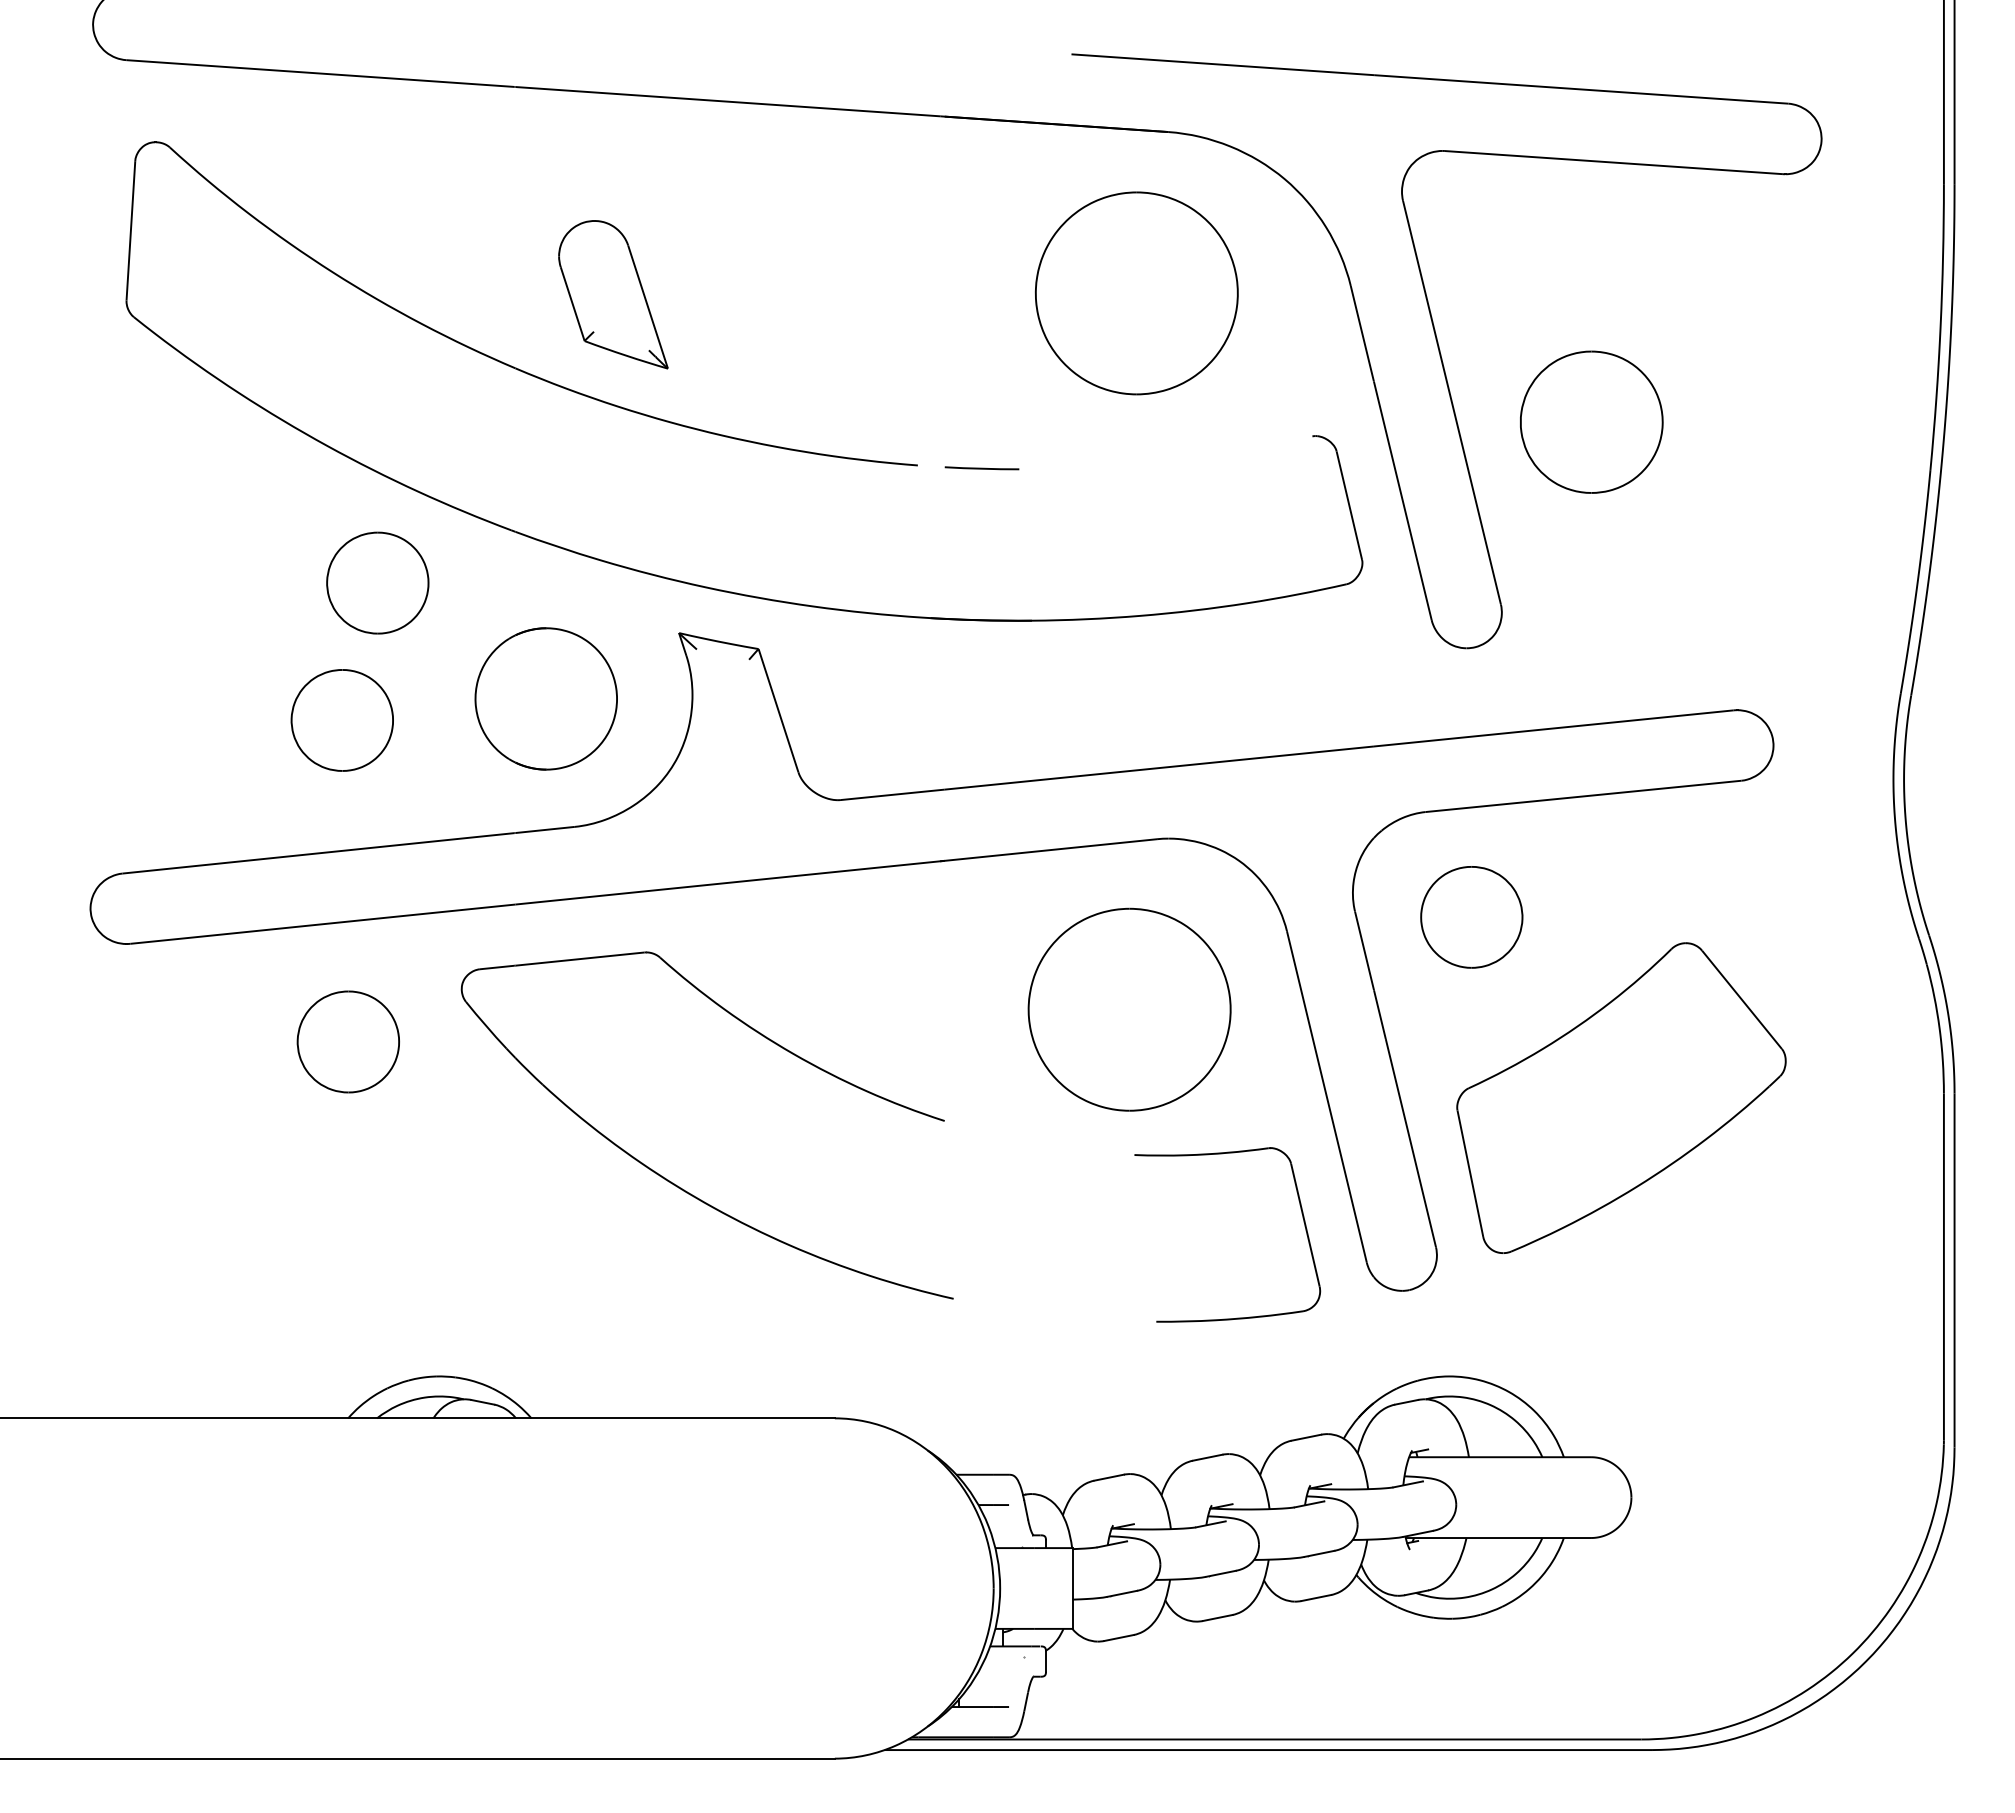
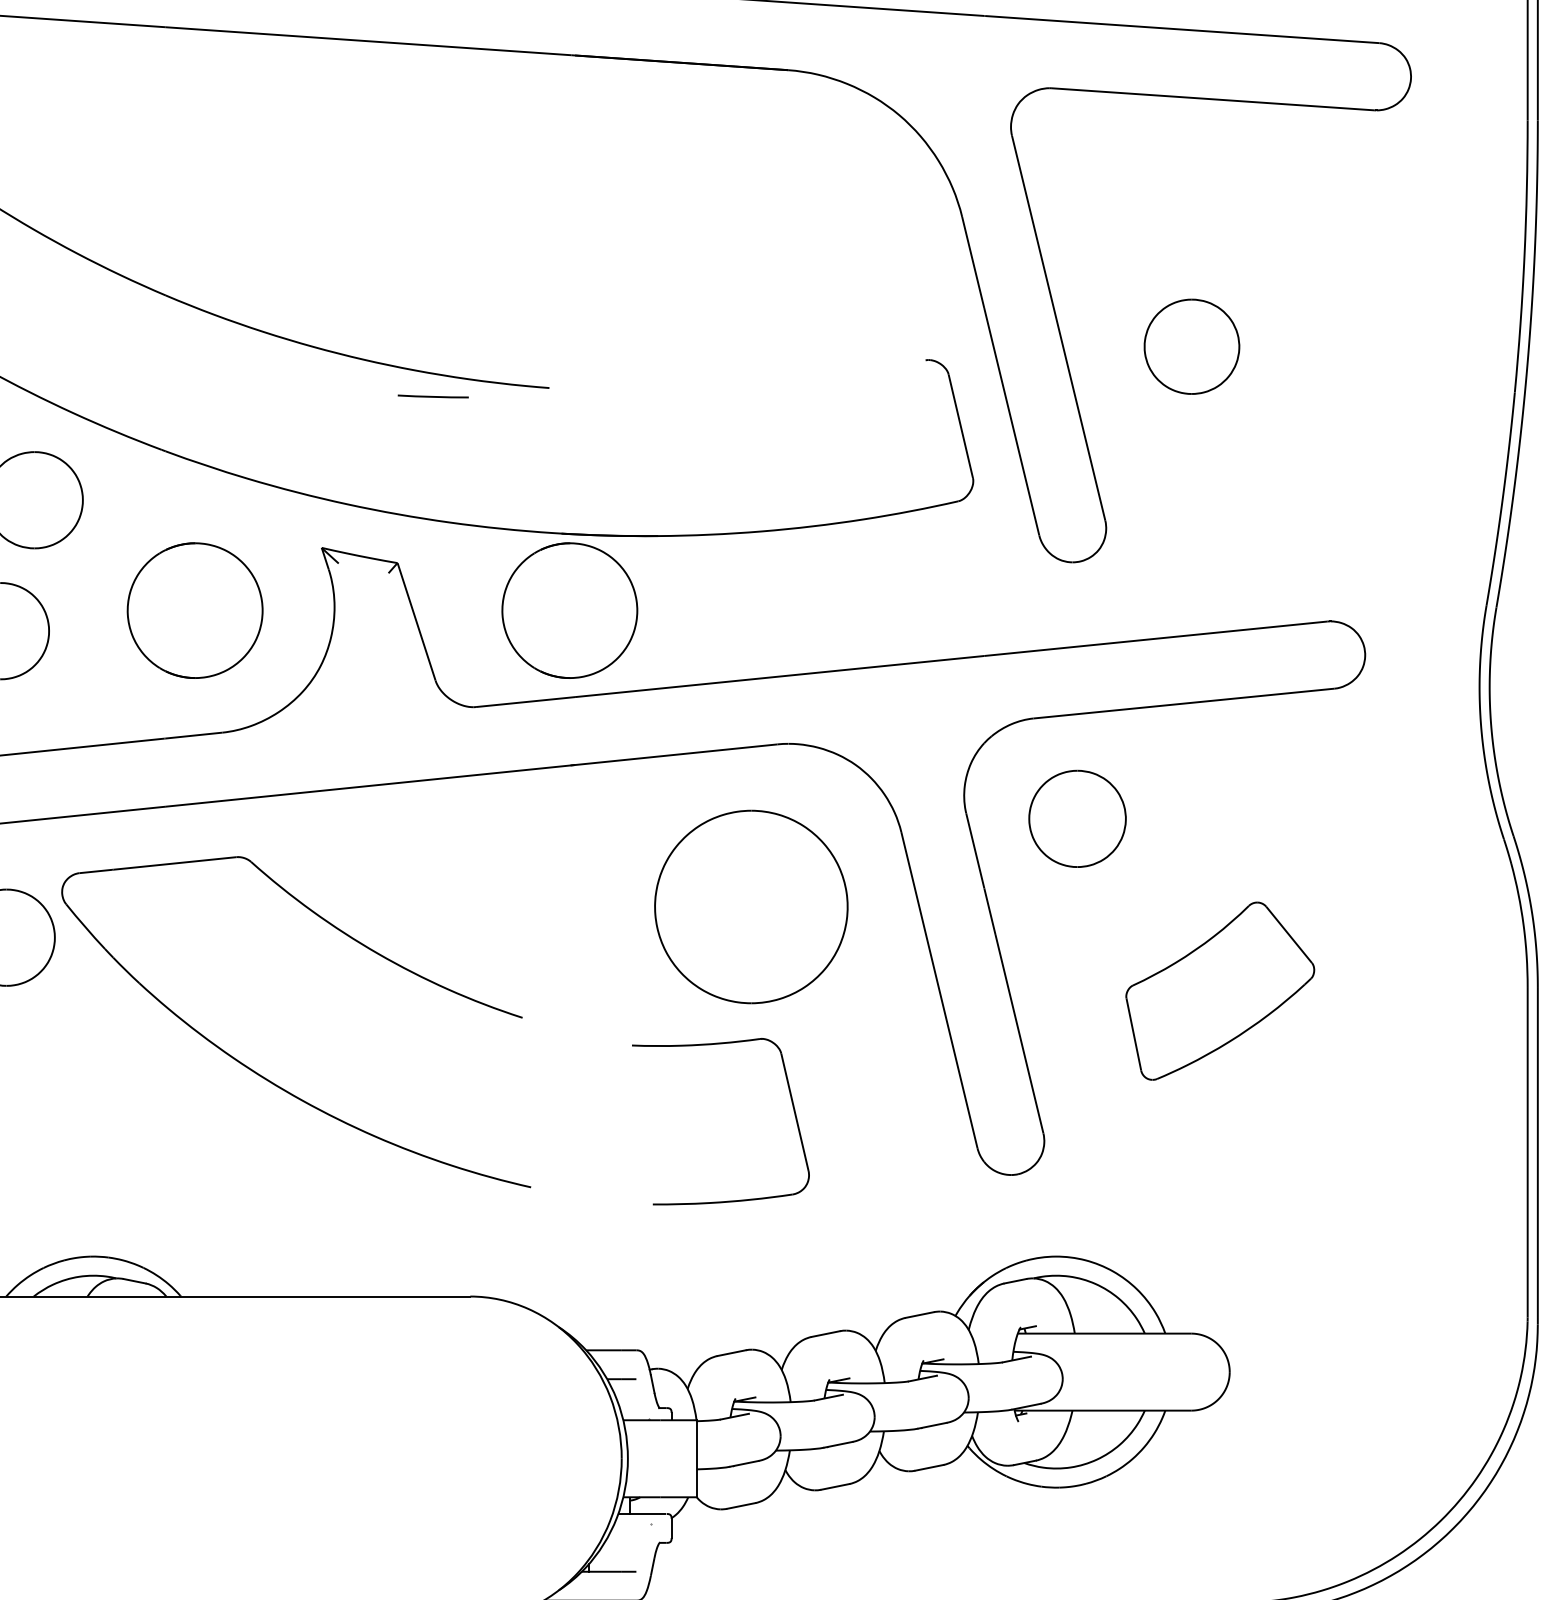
part: (1136, 293) -> (757, 224), removed
part: (613, 294) -> (259, 225), removed
part: (1591, 421) -> (1191, 346), size x0.7
line: (981, 468) -> (432, 396), moved
part: (938, 698) -> (569, 610), added
part: (1621, 1097) -> (1220, 990), size x0.6
part: (668, 1179) -> (259, 1073), moved
part: (1302, 1218) -> (792, 1106), moved

